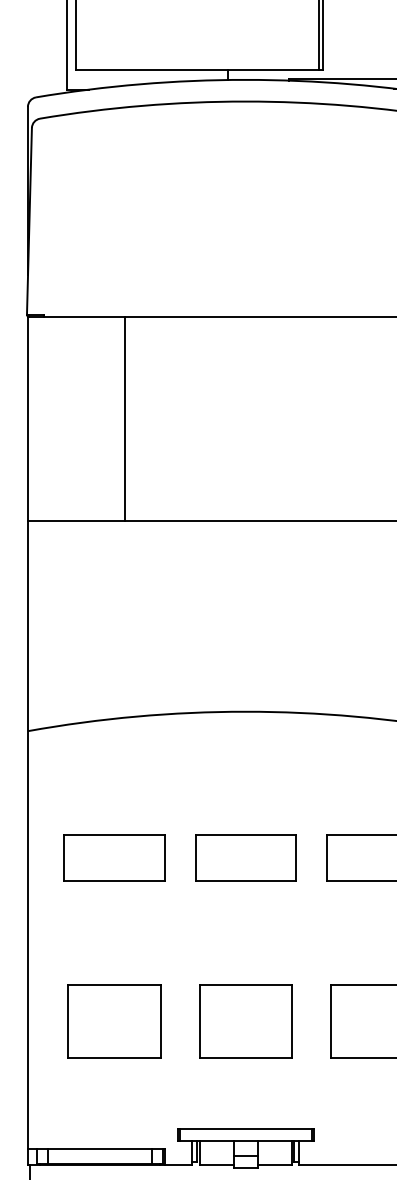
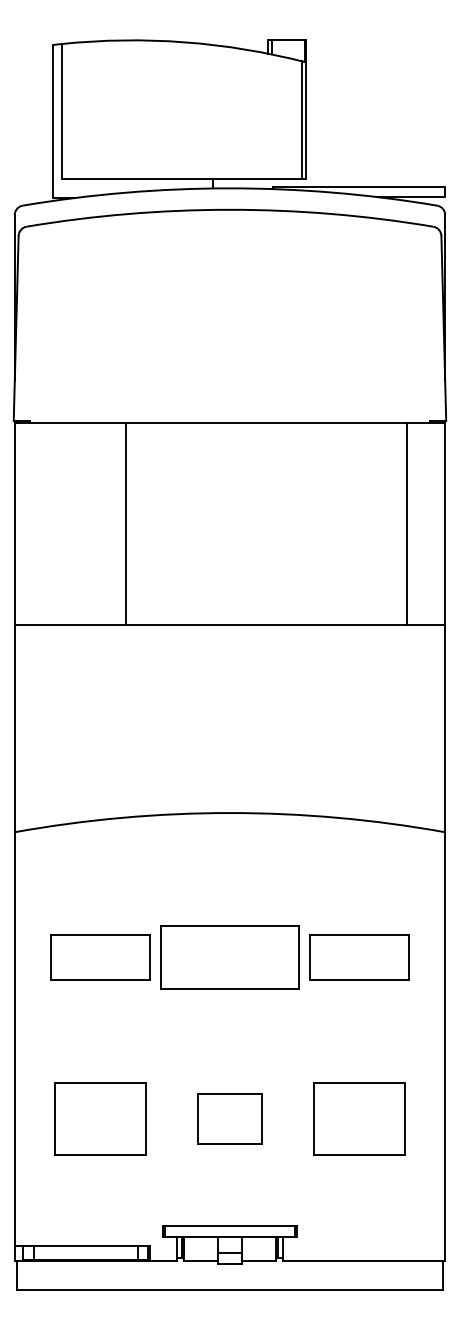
line: (124, 418) -> (125, 523), moved
part: (245, 857) -> (229, 957), size x1.4
part: (245, 1020) -> (229, 1118), size x0.7

